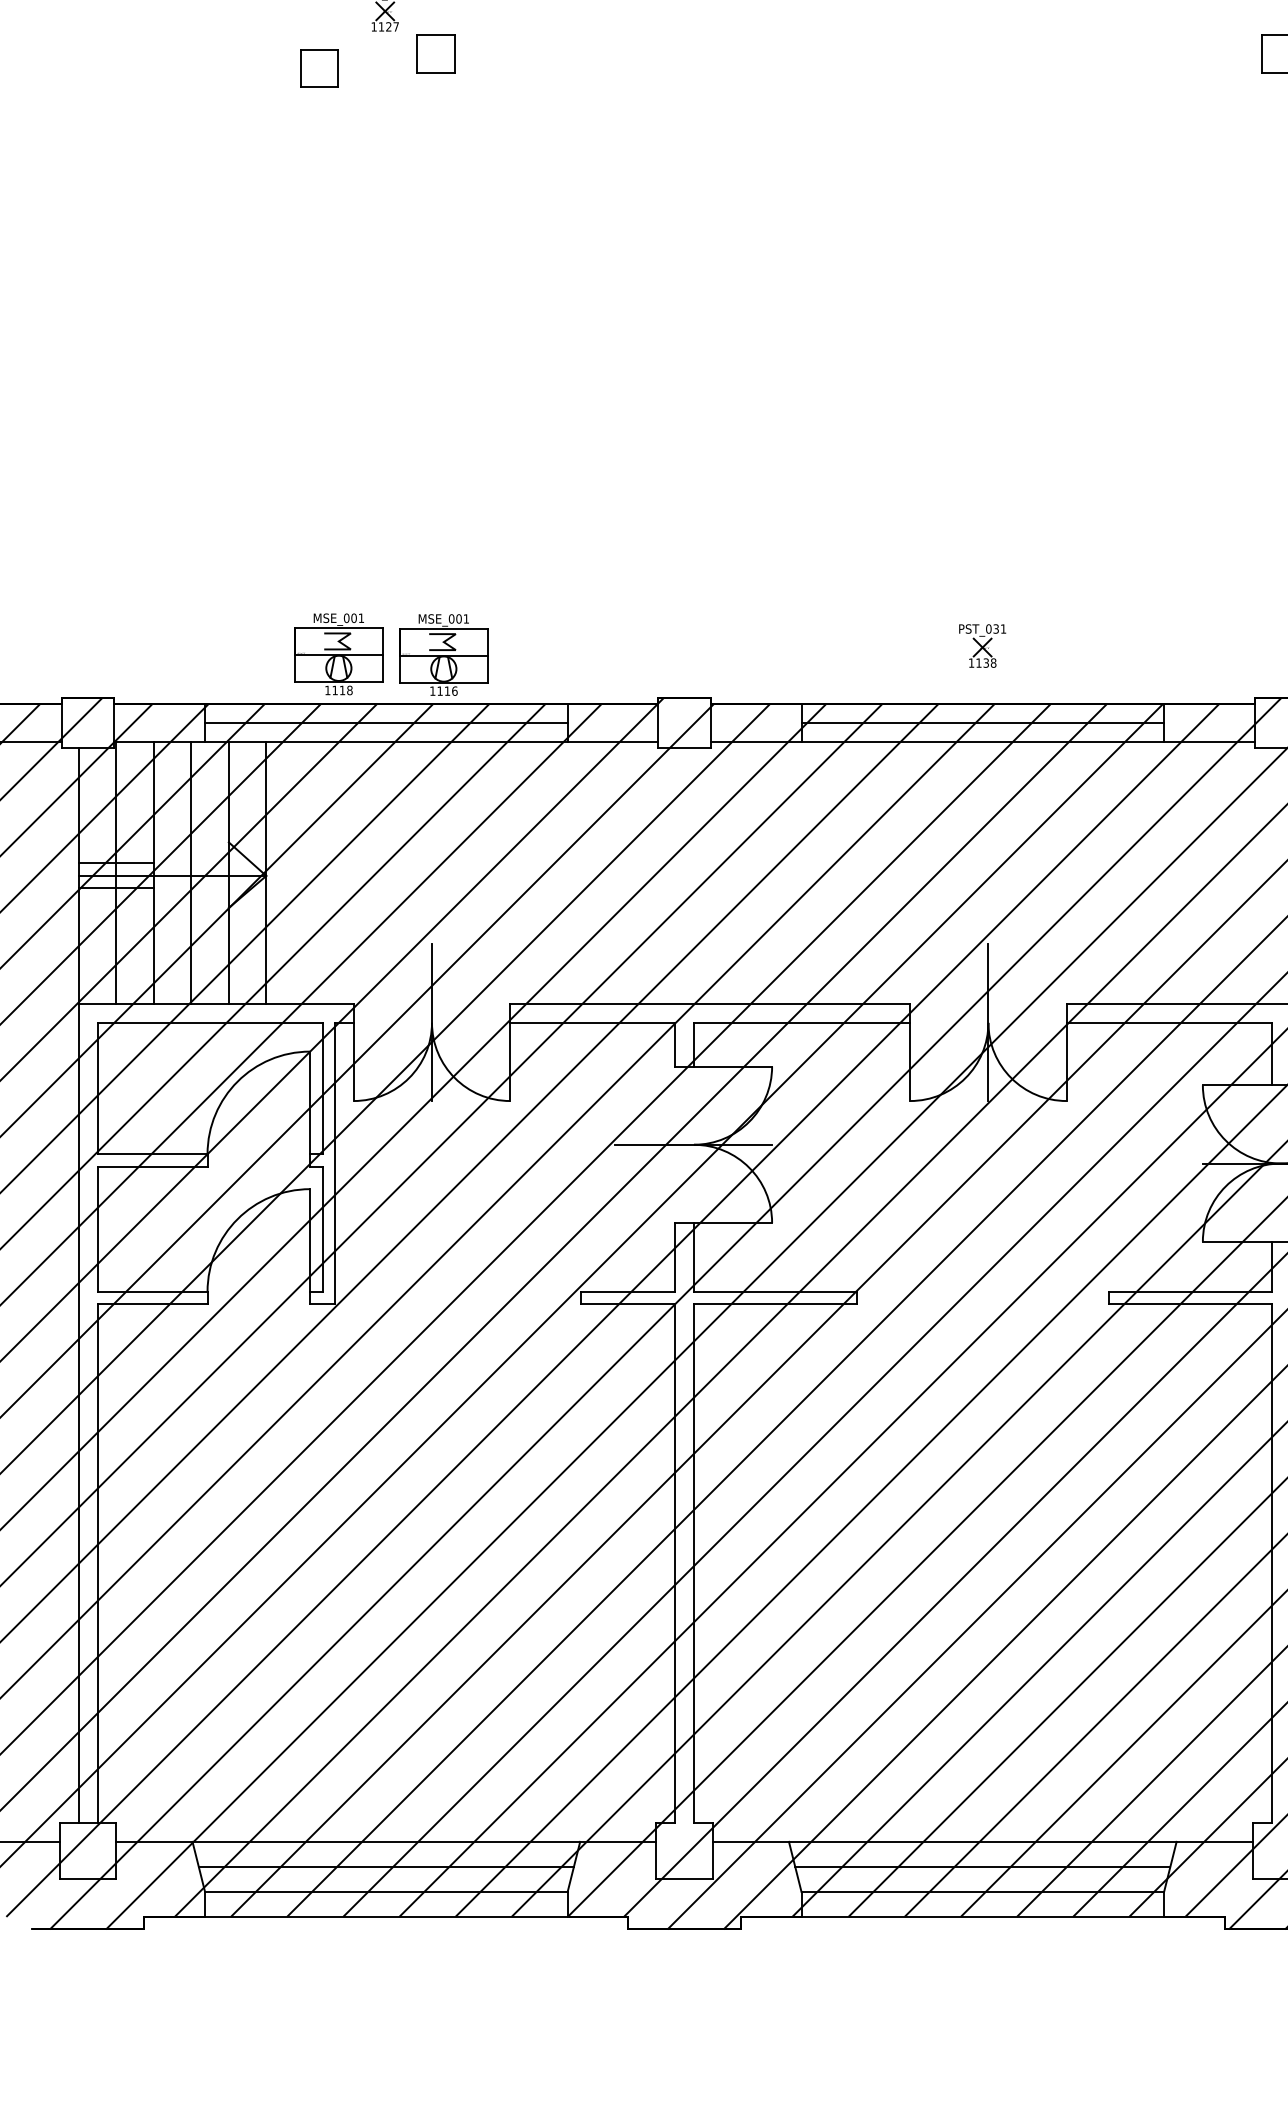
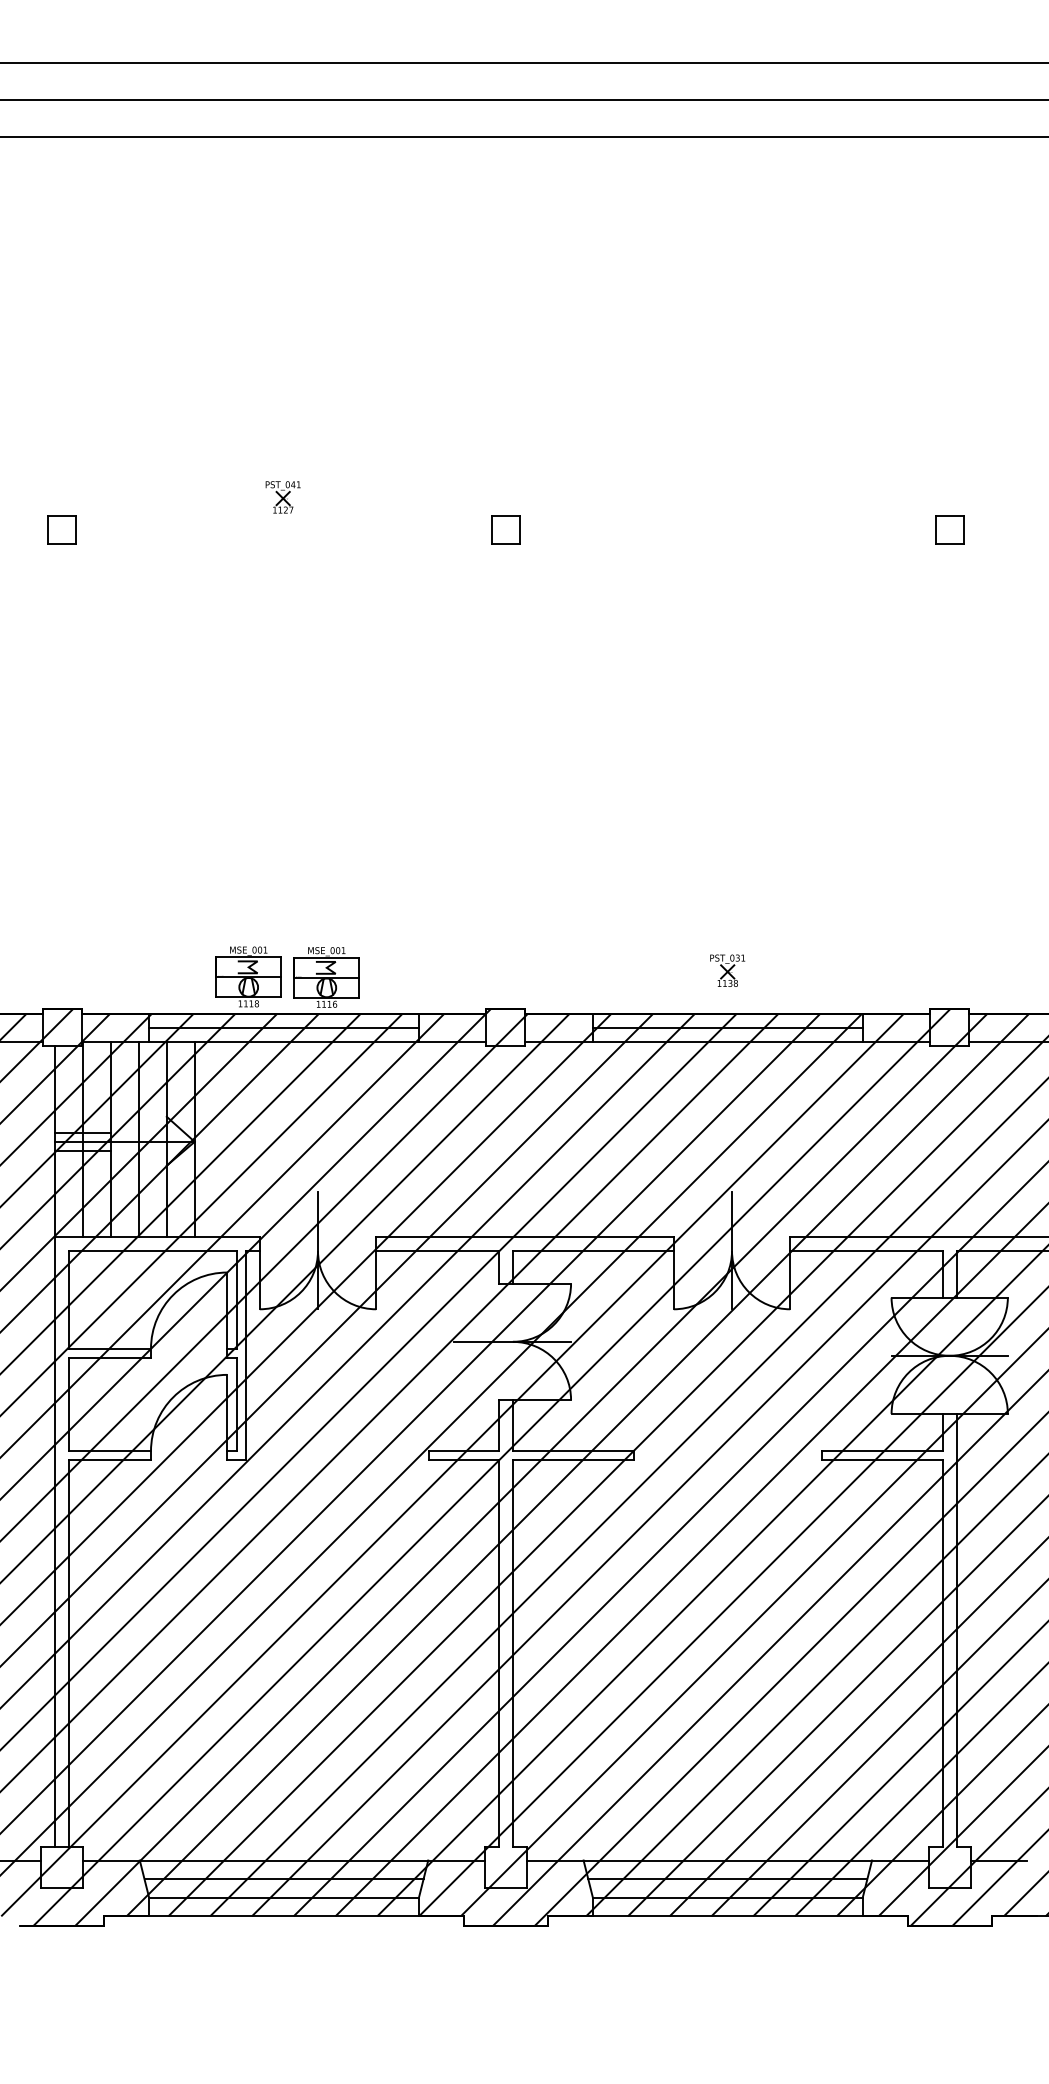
part: (435, 52) -> (505, 529), moved
part: (318, 67) -> (61, 529), moved

